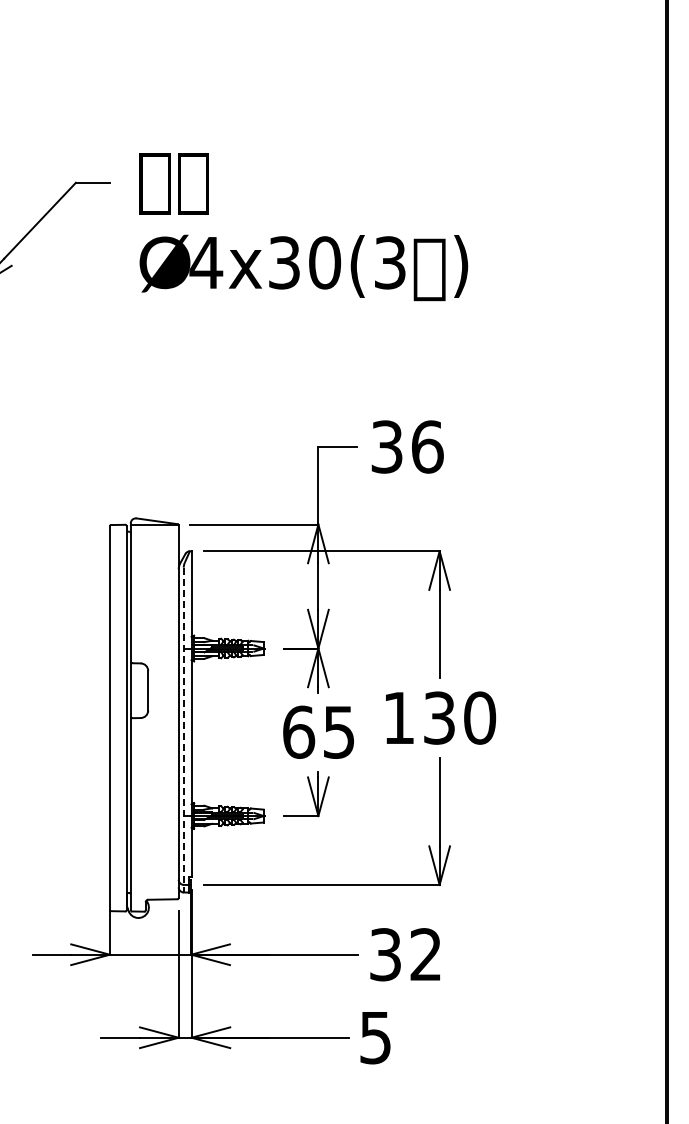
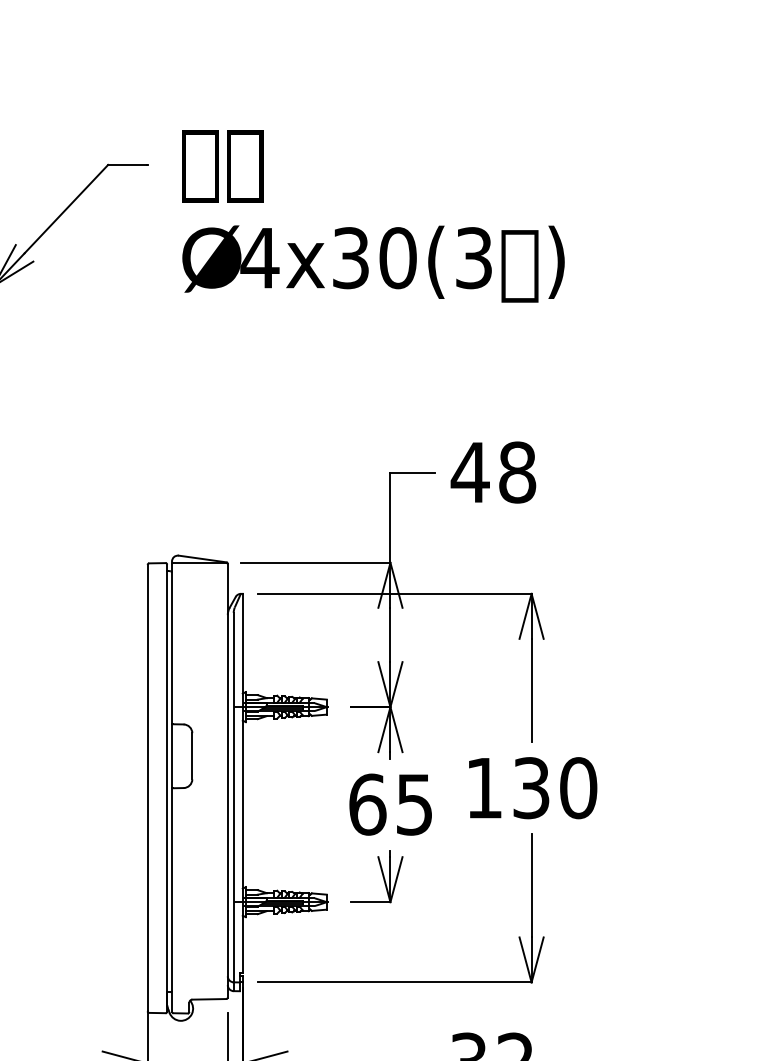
text: (406, 446) -> (493, 471), 36 -> 48
line: (183, 730) -> (233, 802), dashed -> solid

